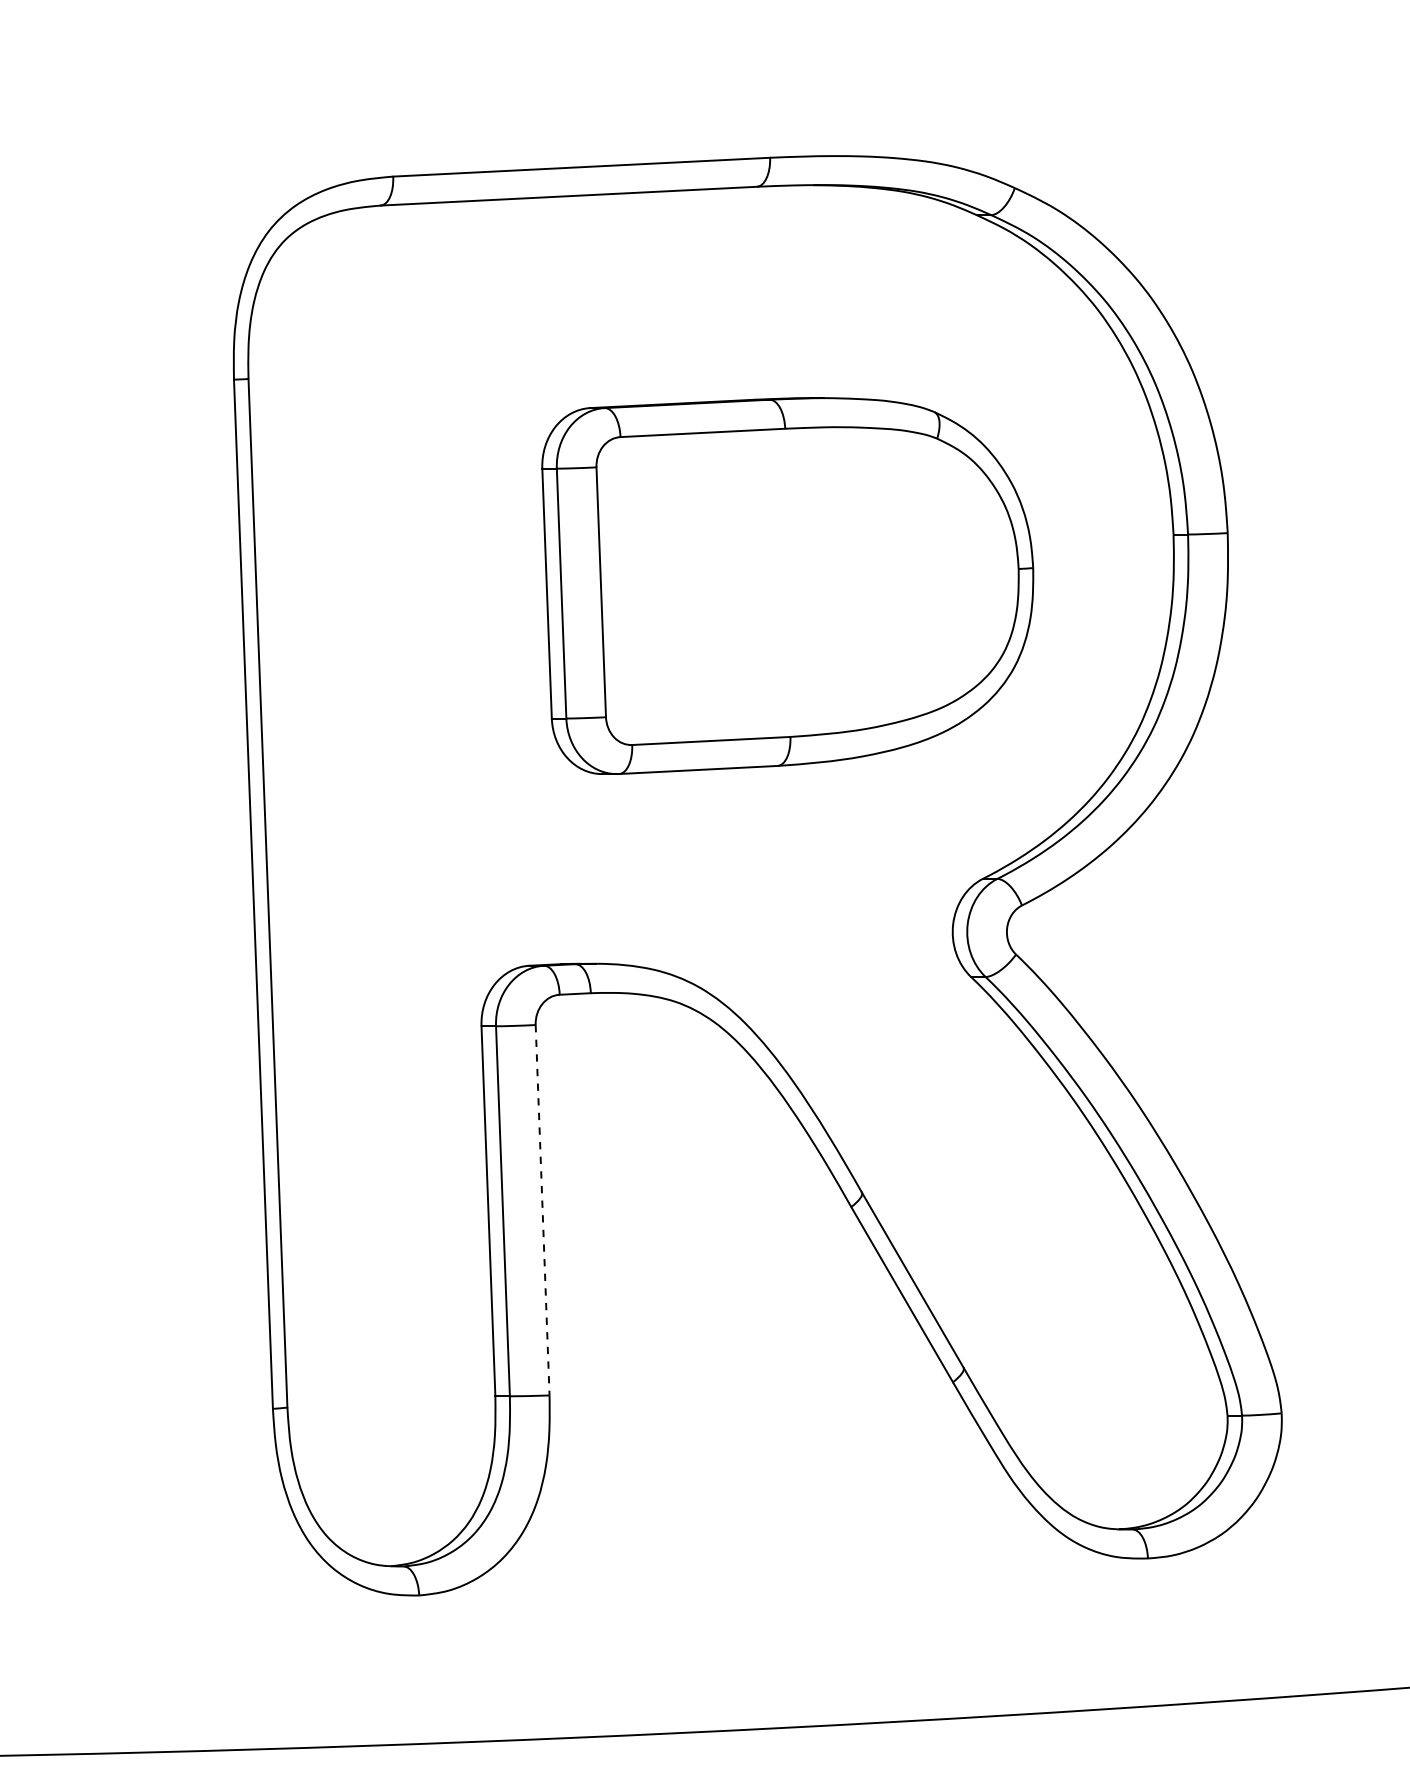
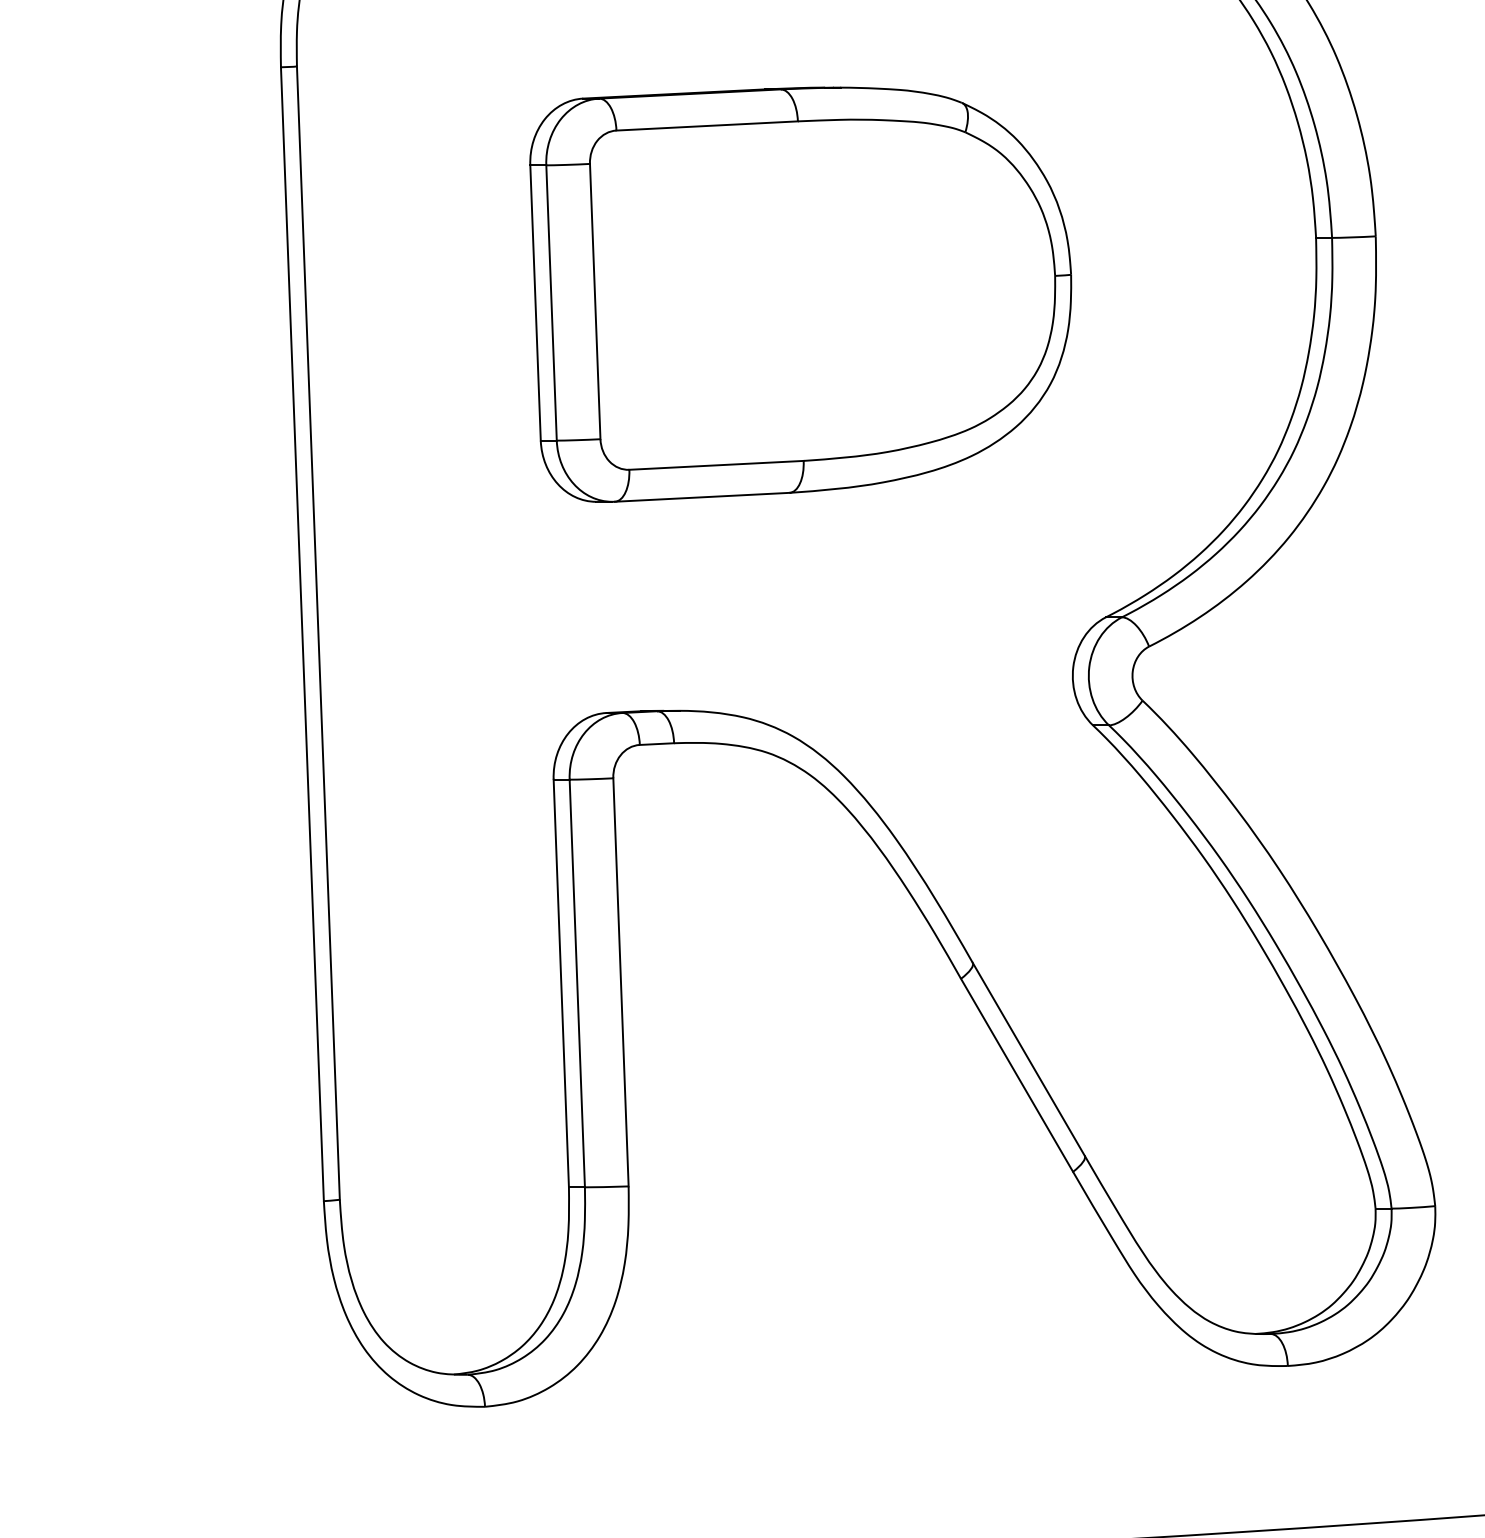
part: (787, 585) -> (800, 294), moved
line: (542, 1210) -> (620, 982), dashed -> solid

